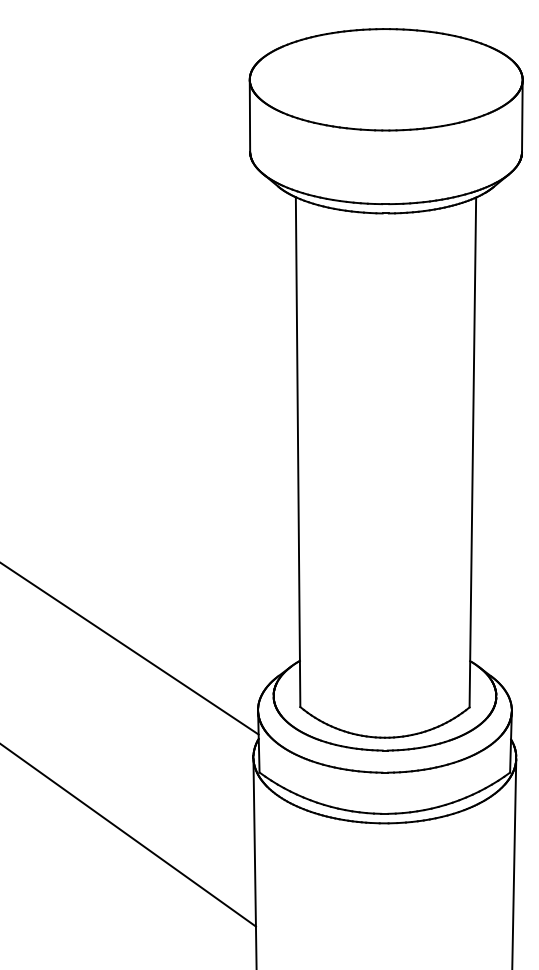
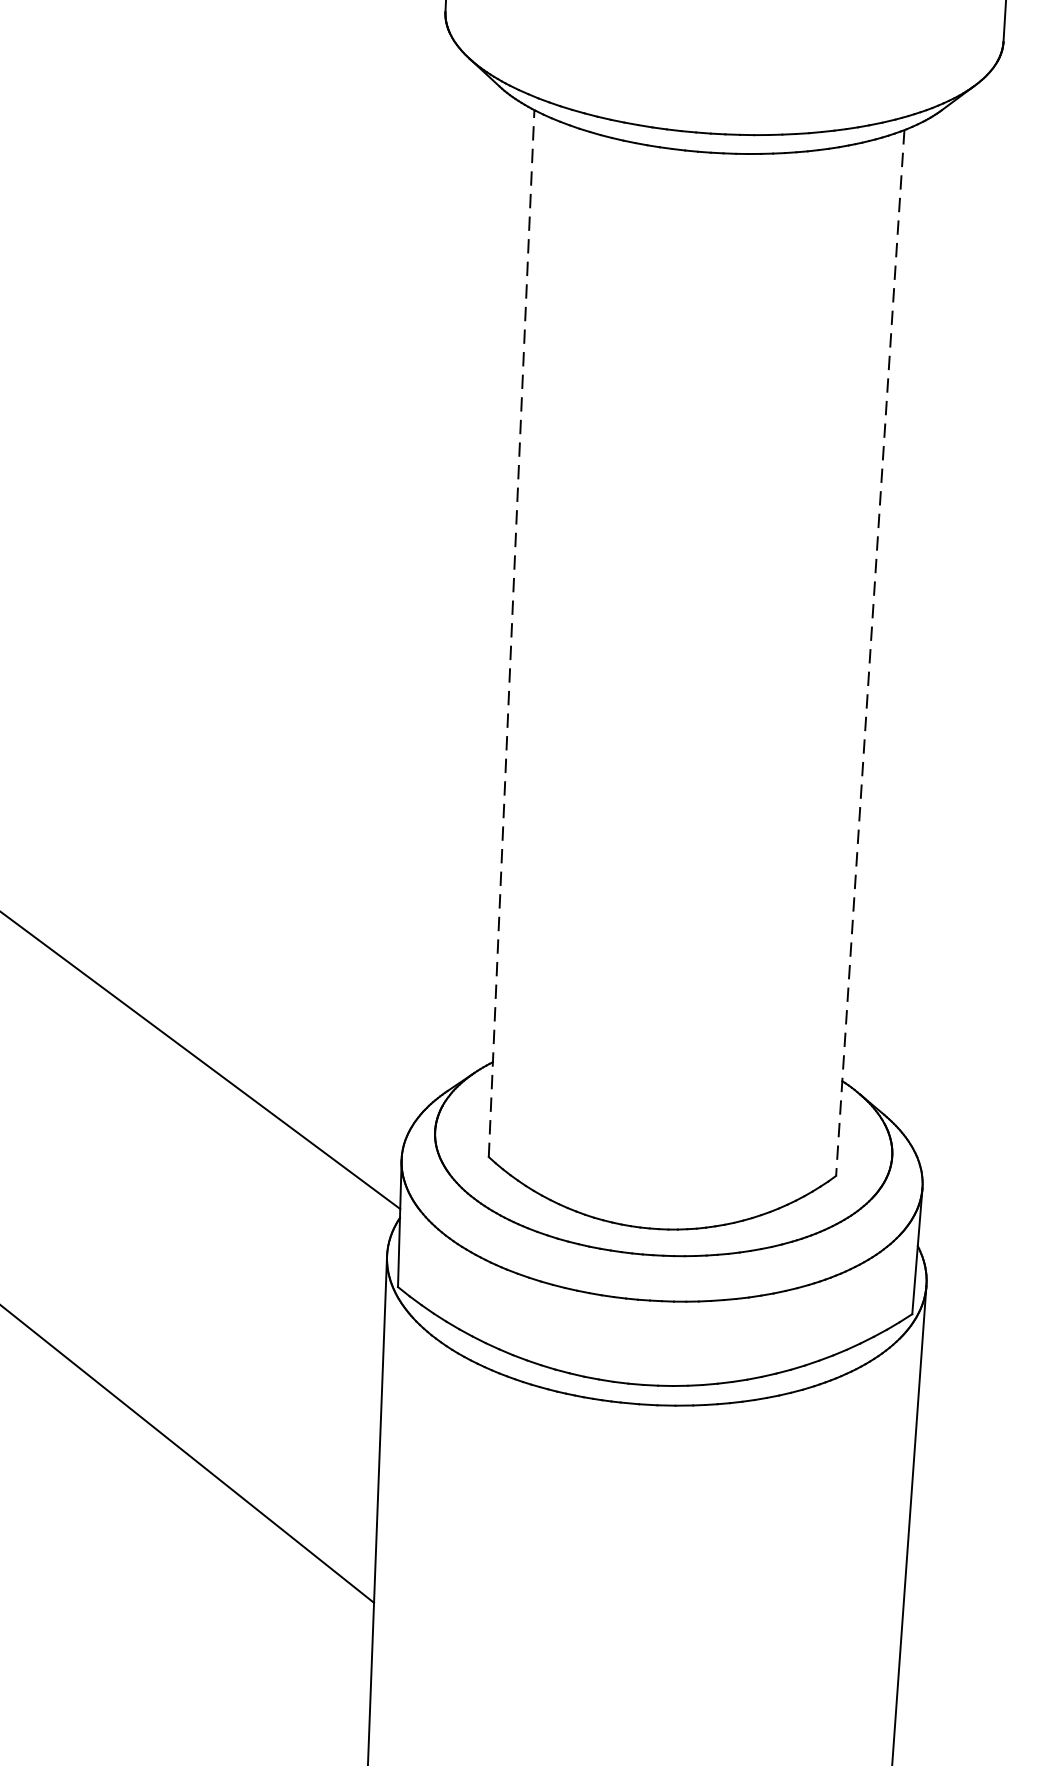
line: (298, 452) -> (512, 634), solid -> dashed
line: (472, 452) -> (869, 653), solid -> dashed

